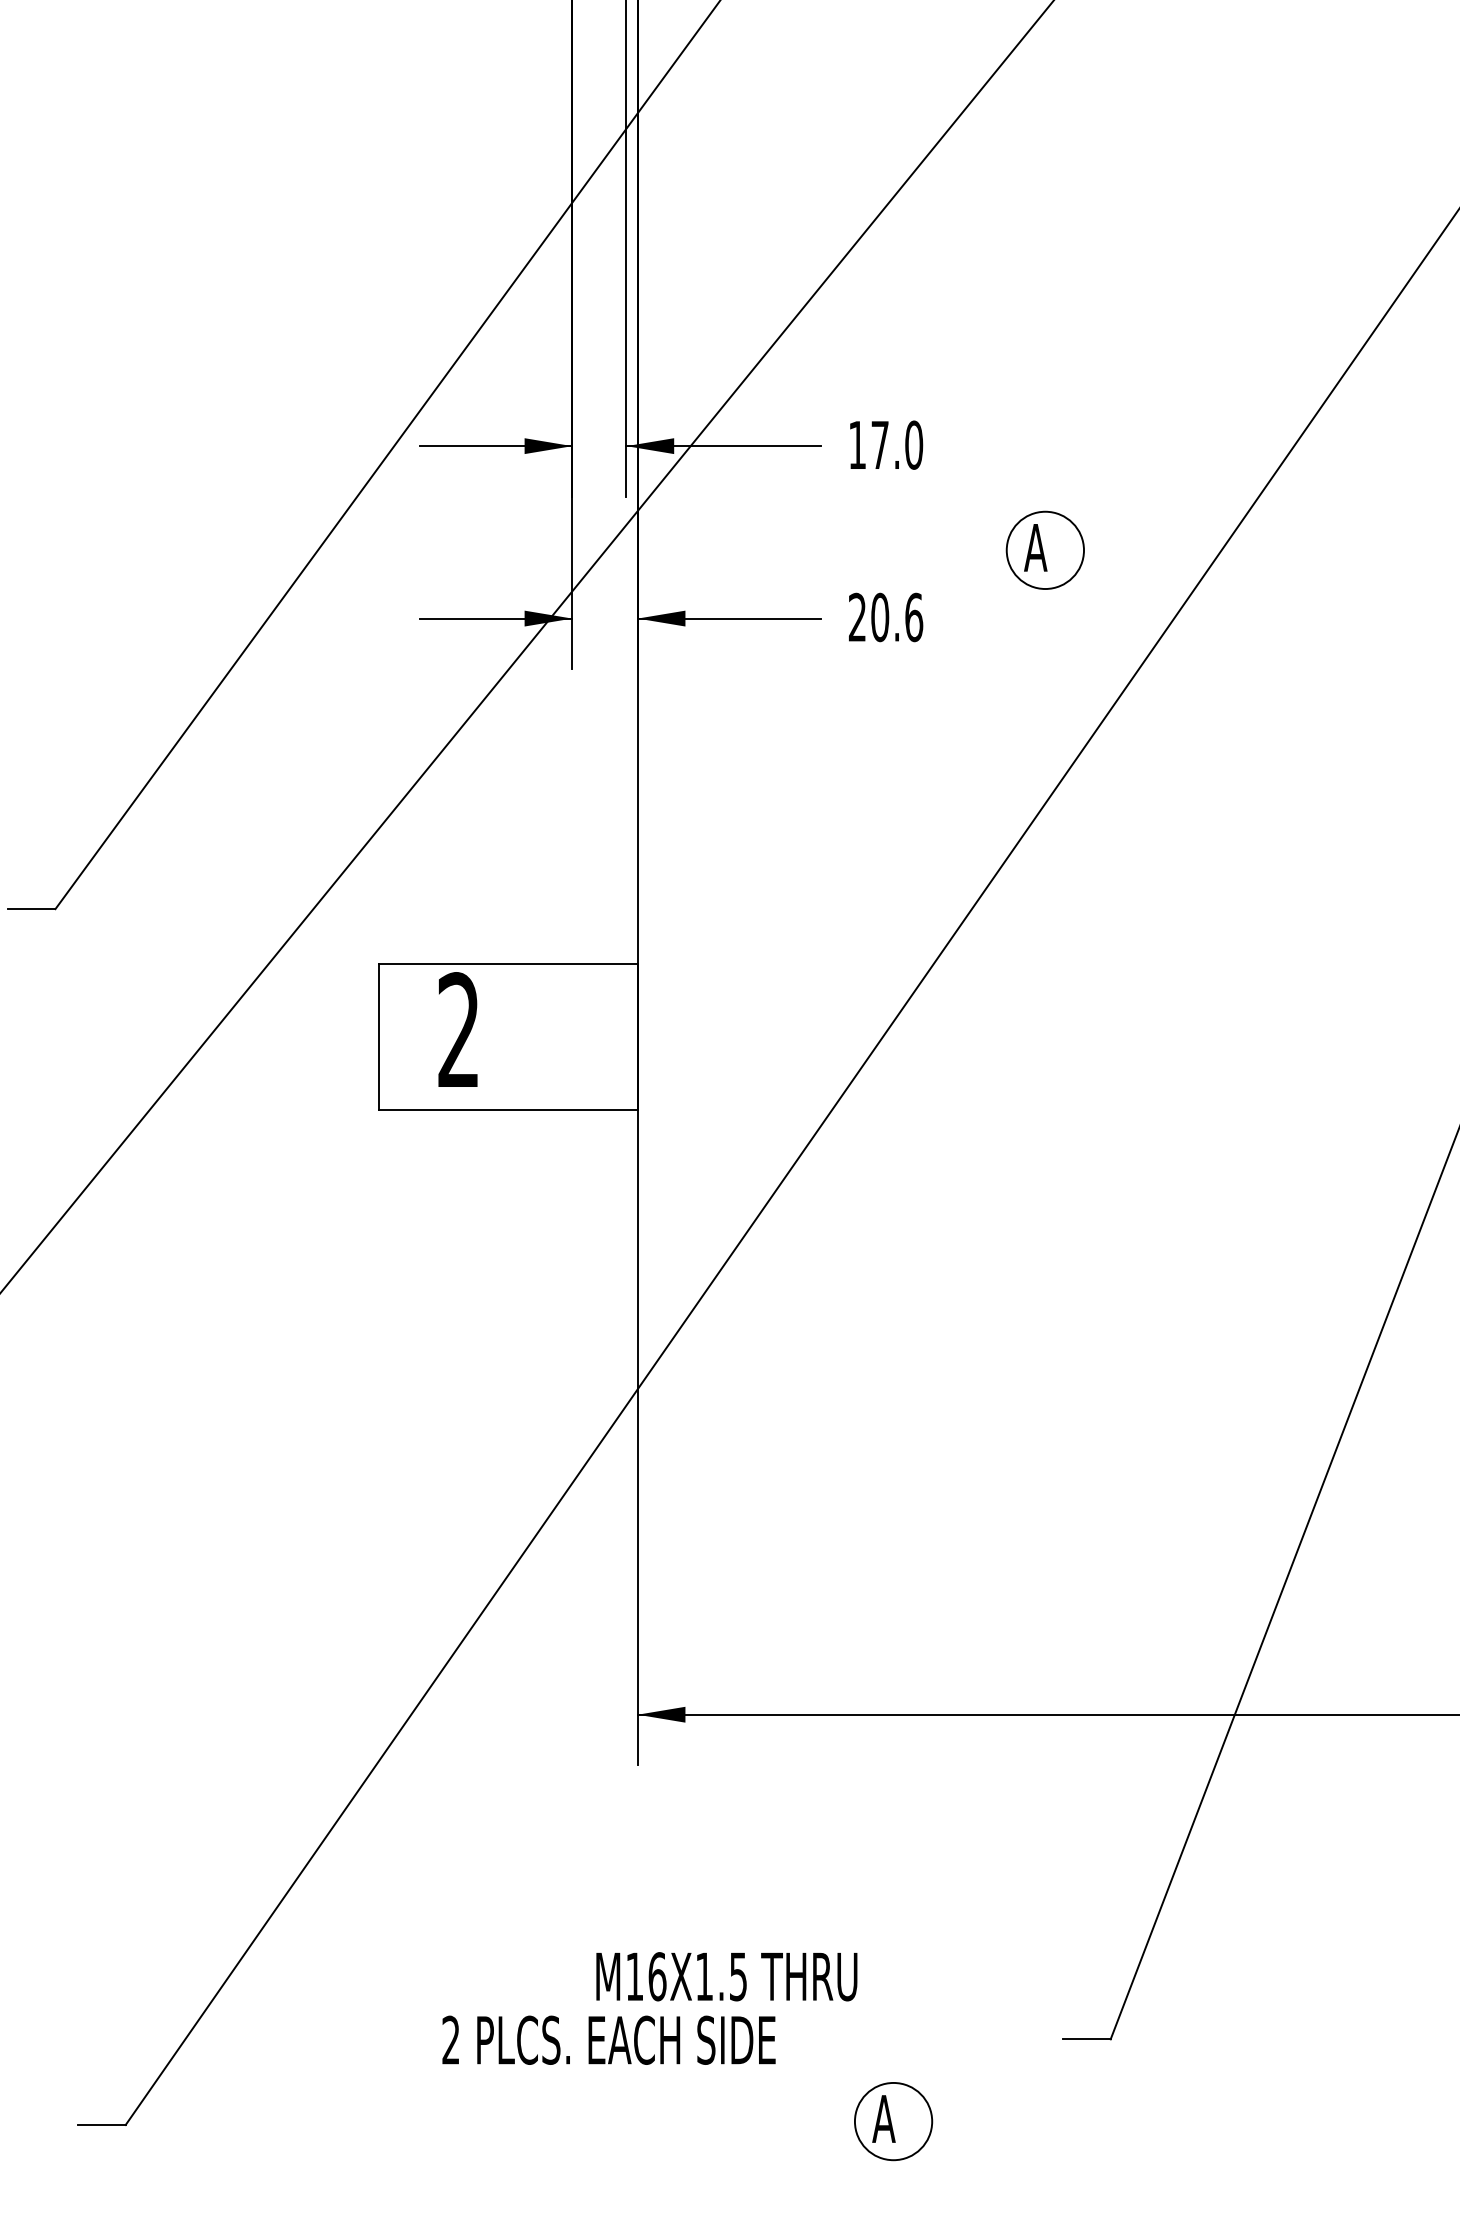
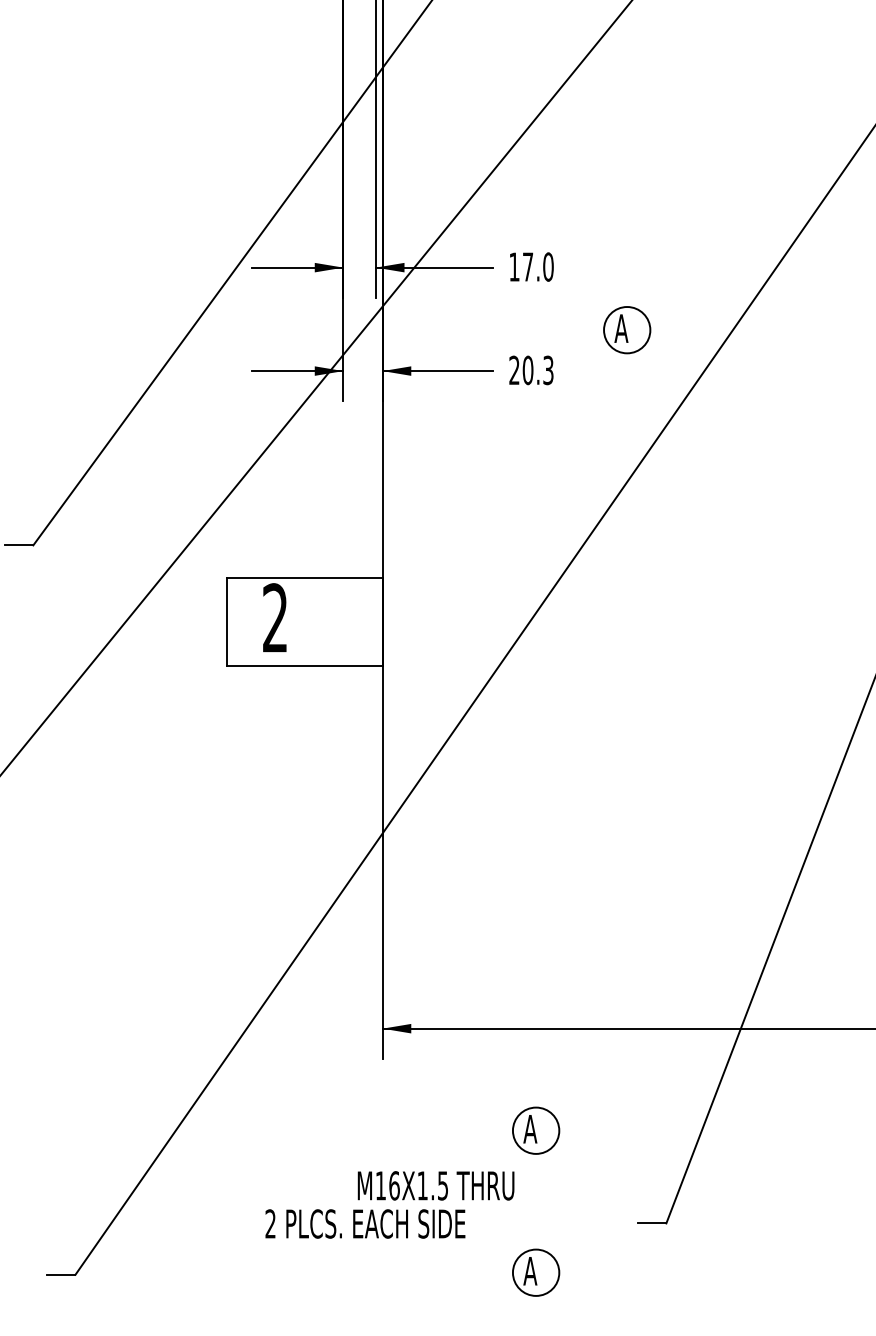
text: (914, 617) -> (548, 370), 20.6 -> 20.3
part: (894, 1884) -> (536, 1130), added

